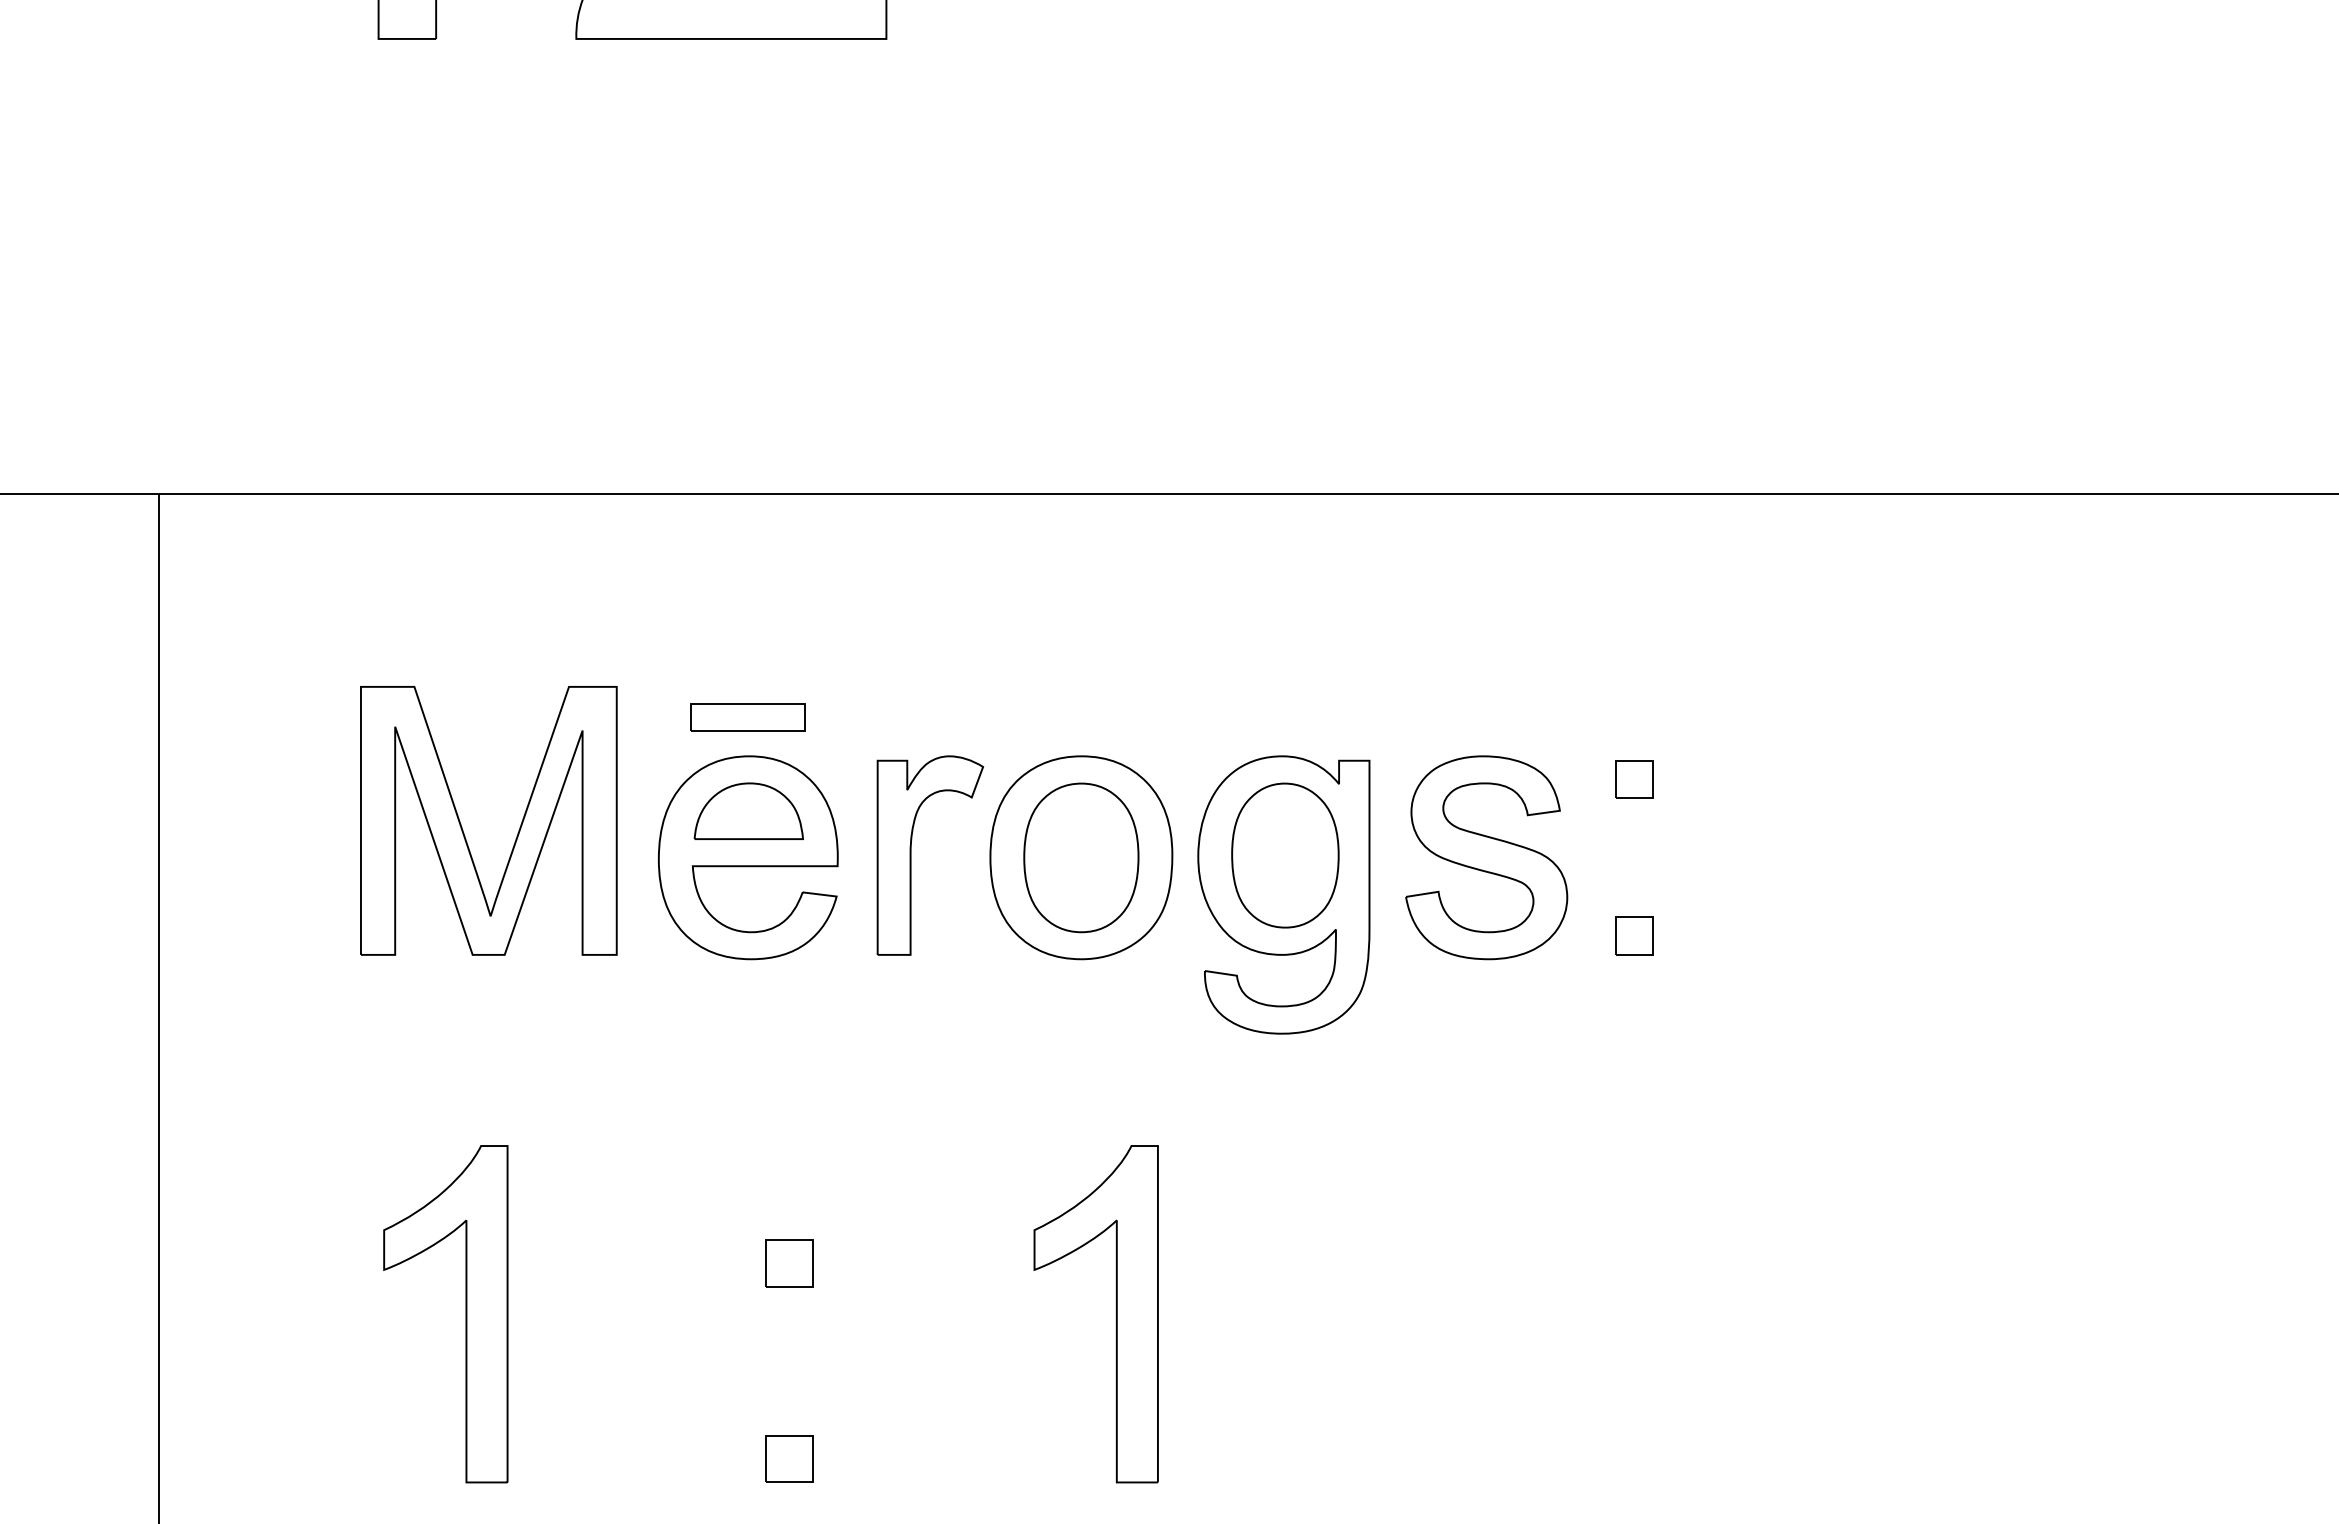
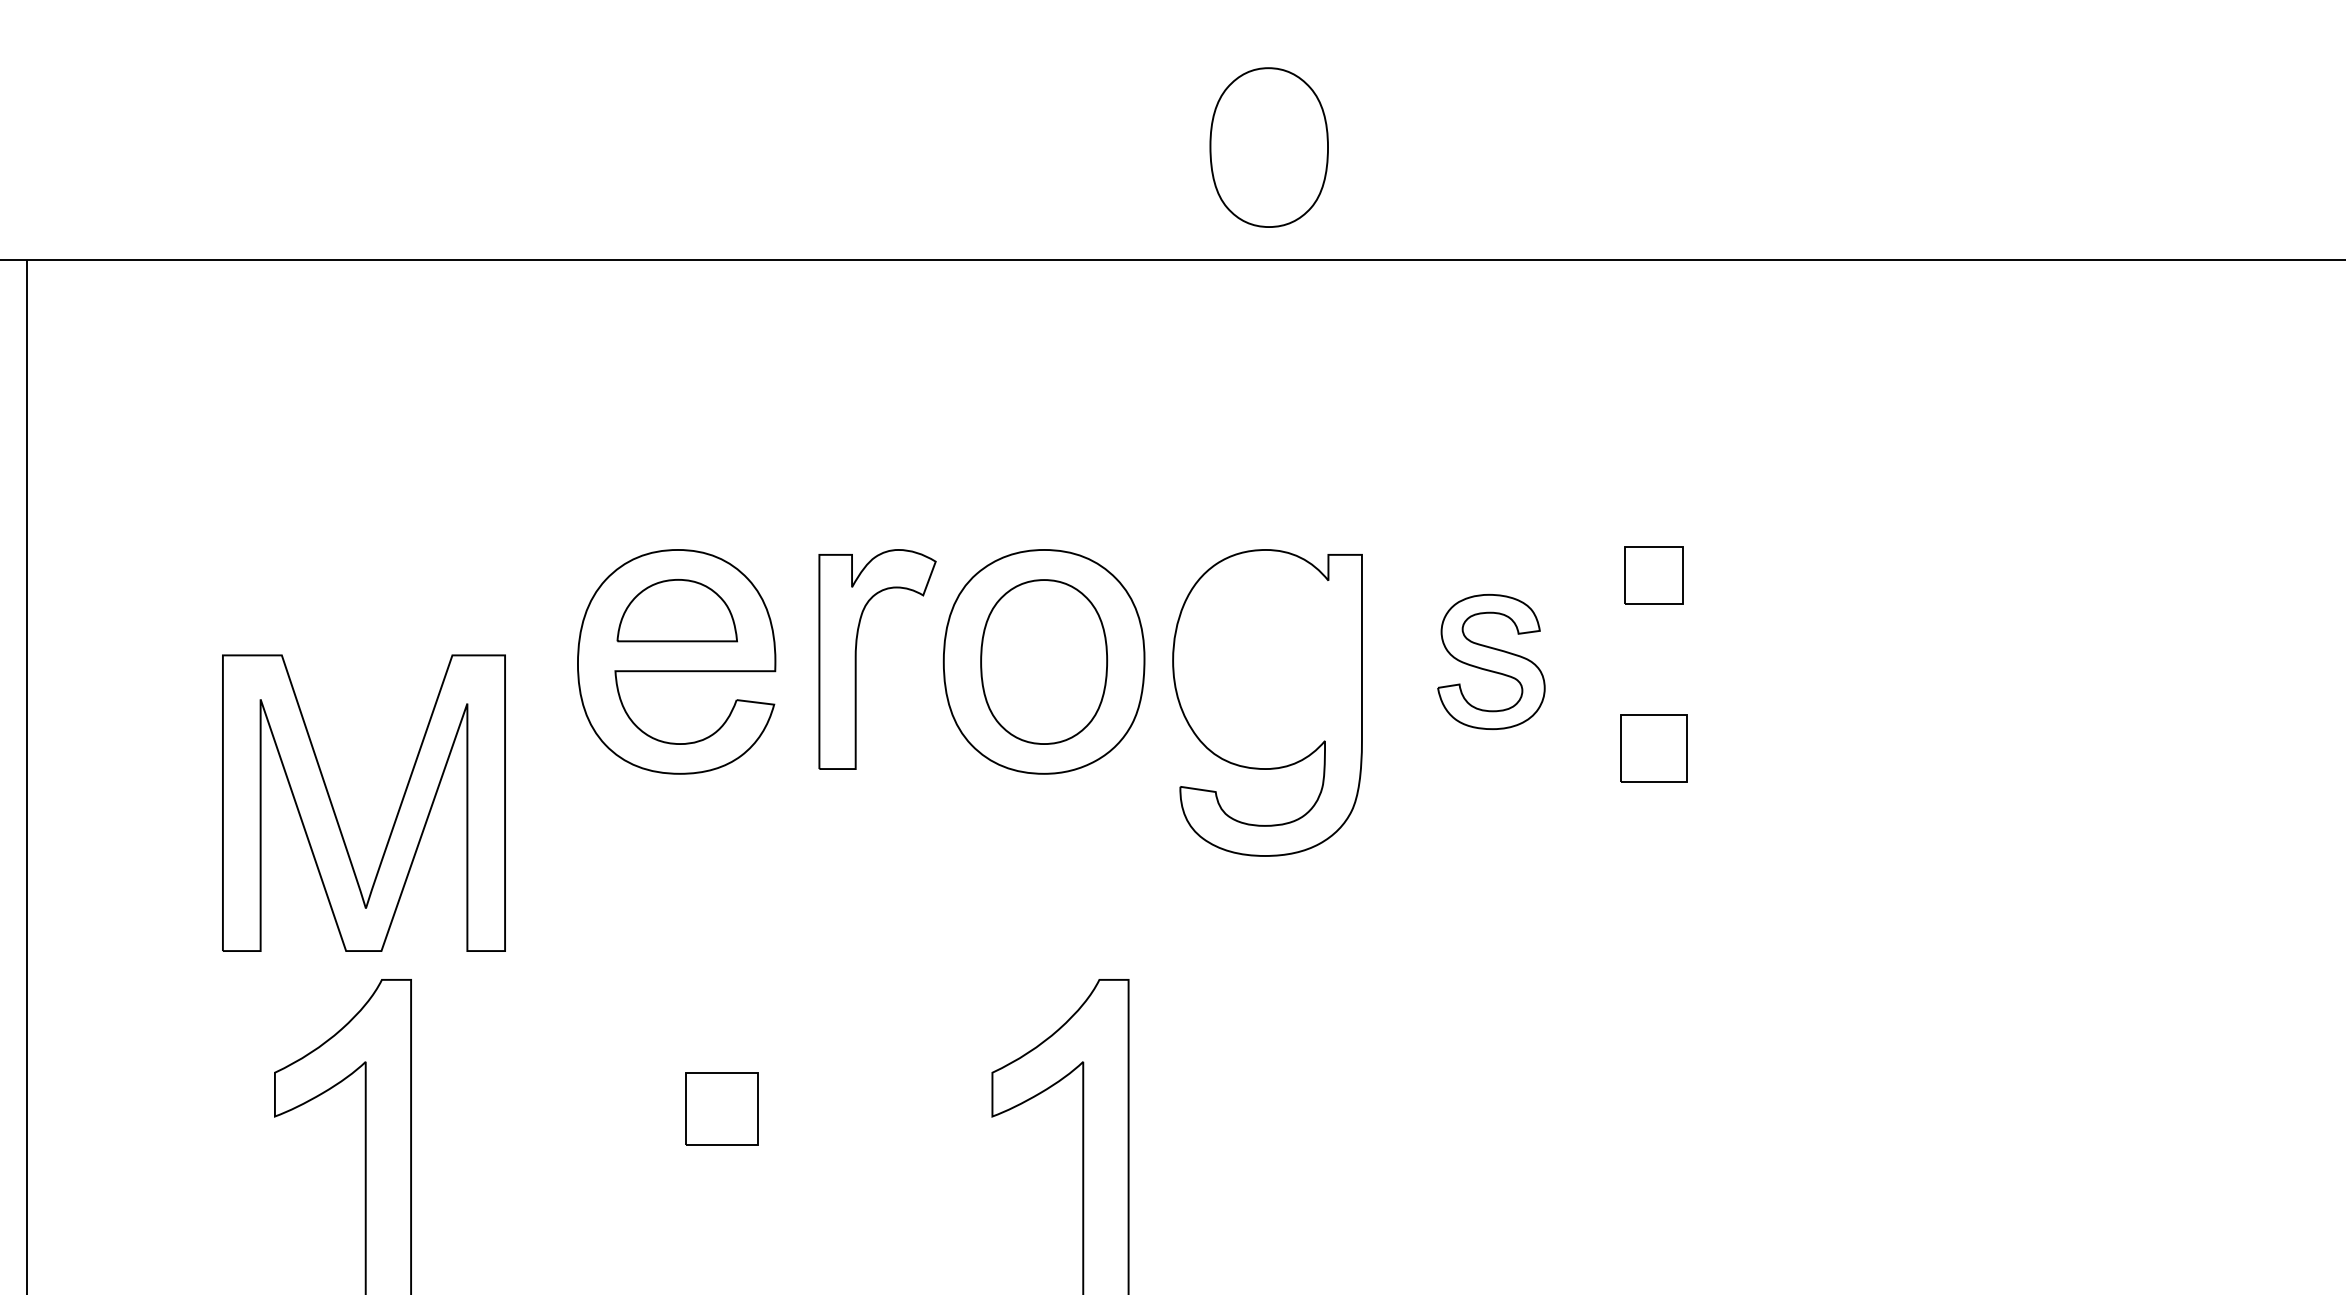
part: (747, 717) -> (675, 507), removed
part: (1634, 779) -> (1654, 575), size x1.4
part: (462, 827) -> (334, 810), moved
part: (1285, 855) -> (1269, 147), moved
part: (1486, 857) -> (1491, 661), size x0.6
part: (1634, 935) -> (1654, 747), size x1.6
part: (789, 1263) -> (722, 1109), size x1.4

